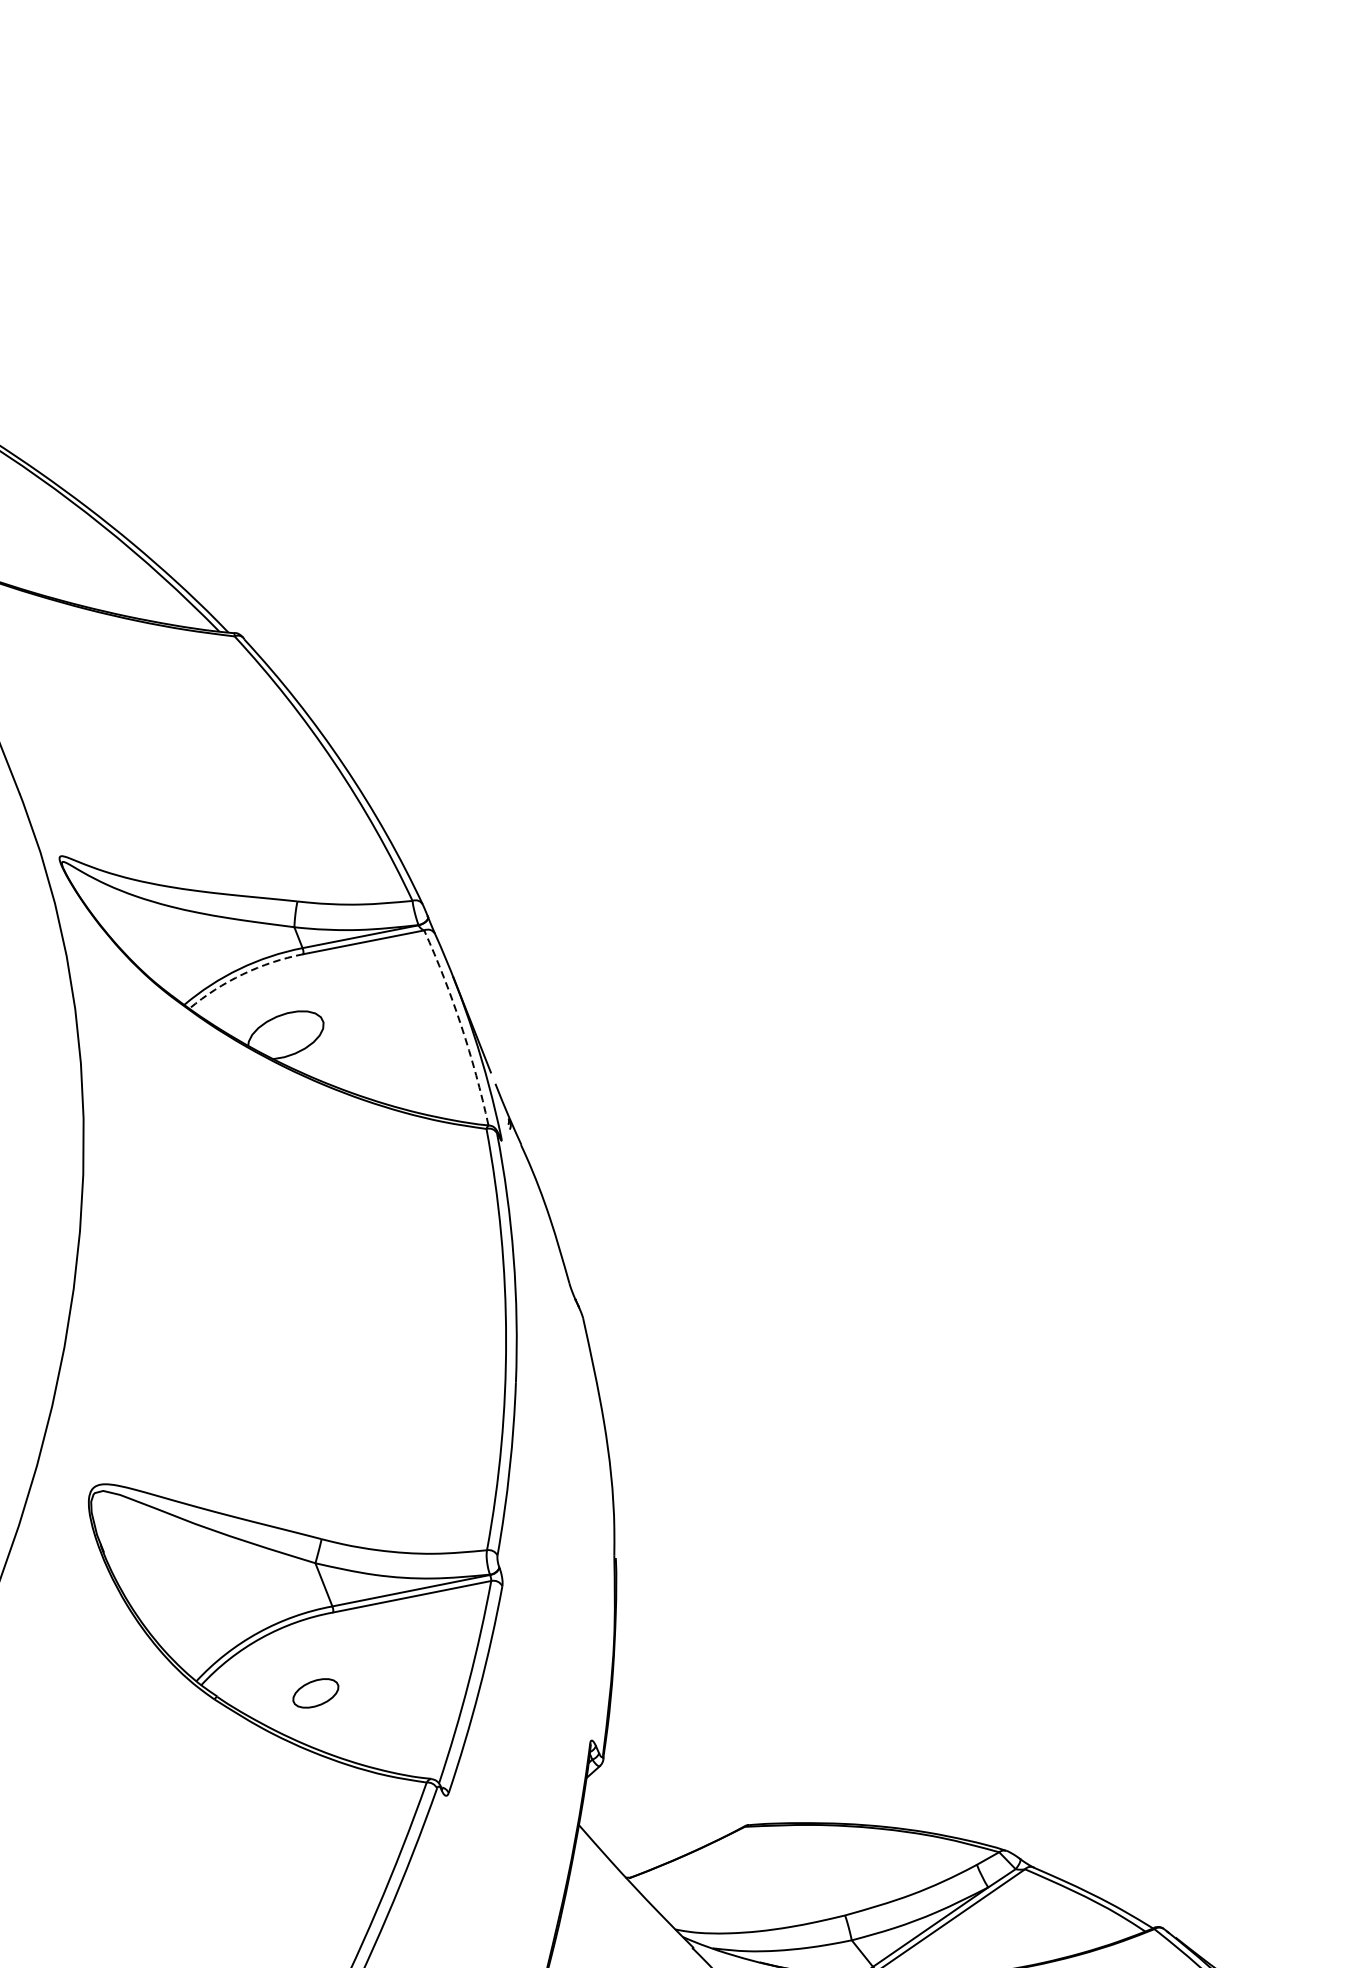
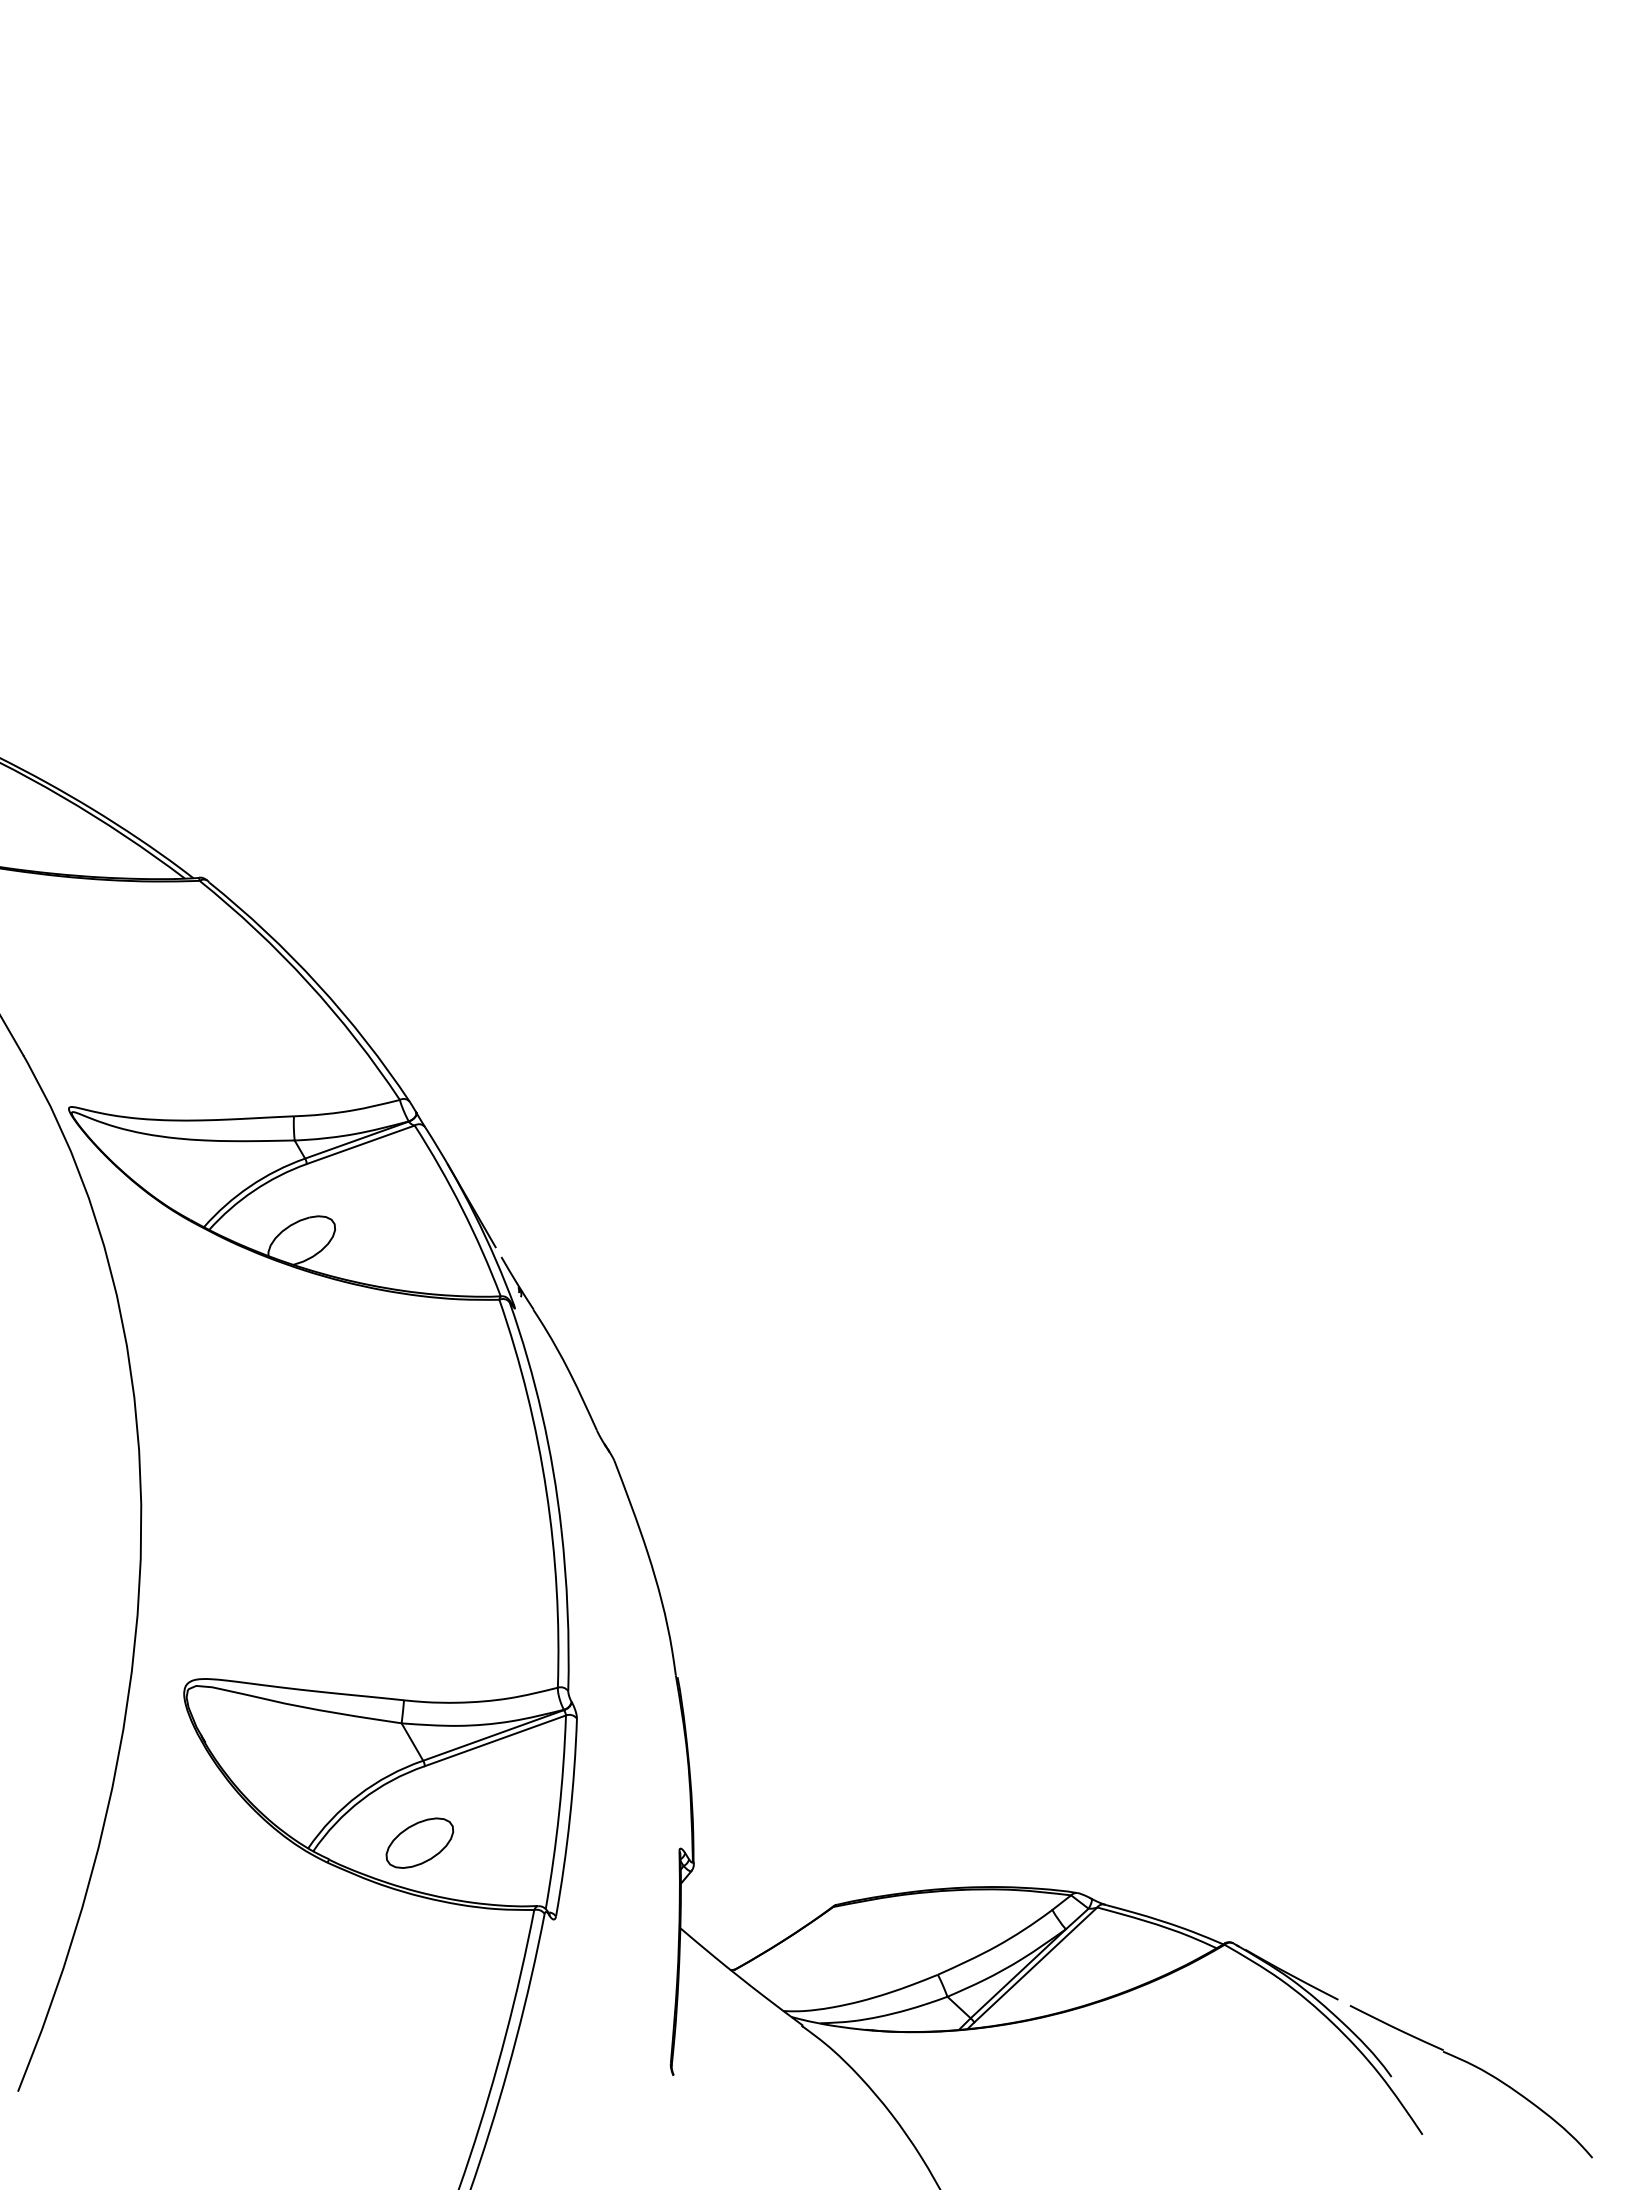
arc: (242, 973) -> (253, 1190), dashed -> solid
arc: (461, 1026) -> (462, 1208), dashed -> solid
part: (315, 1692) -> (419, 1842), size x1.67

